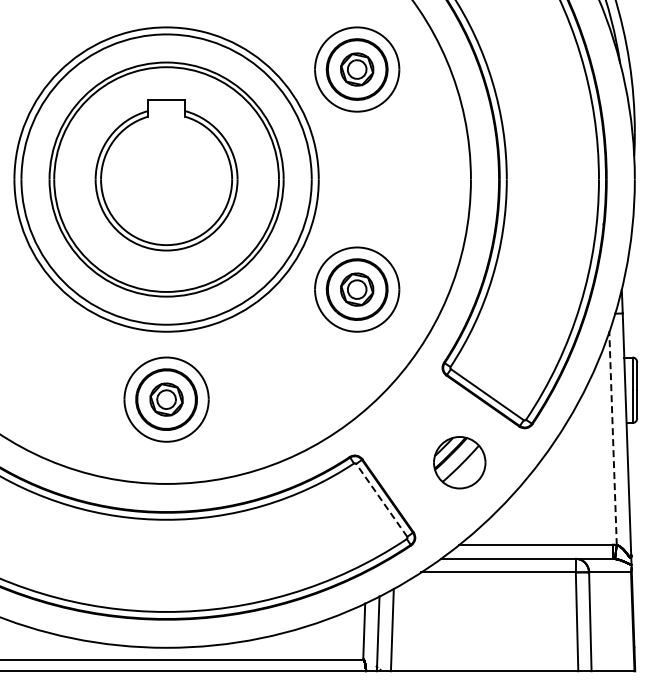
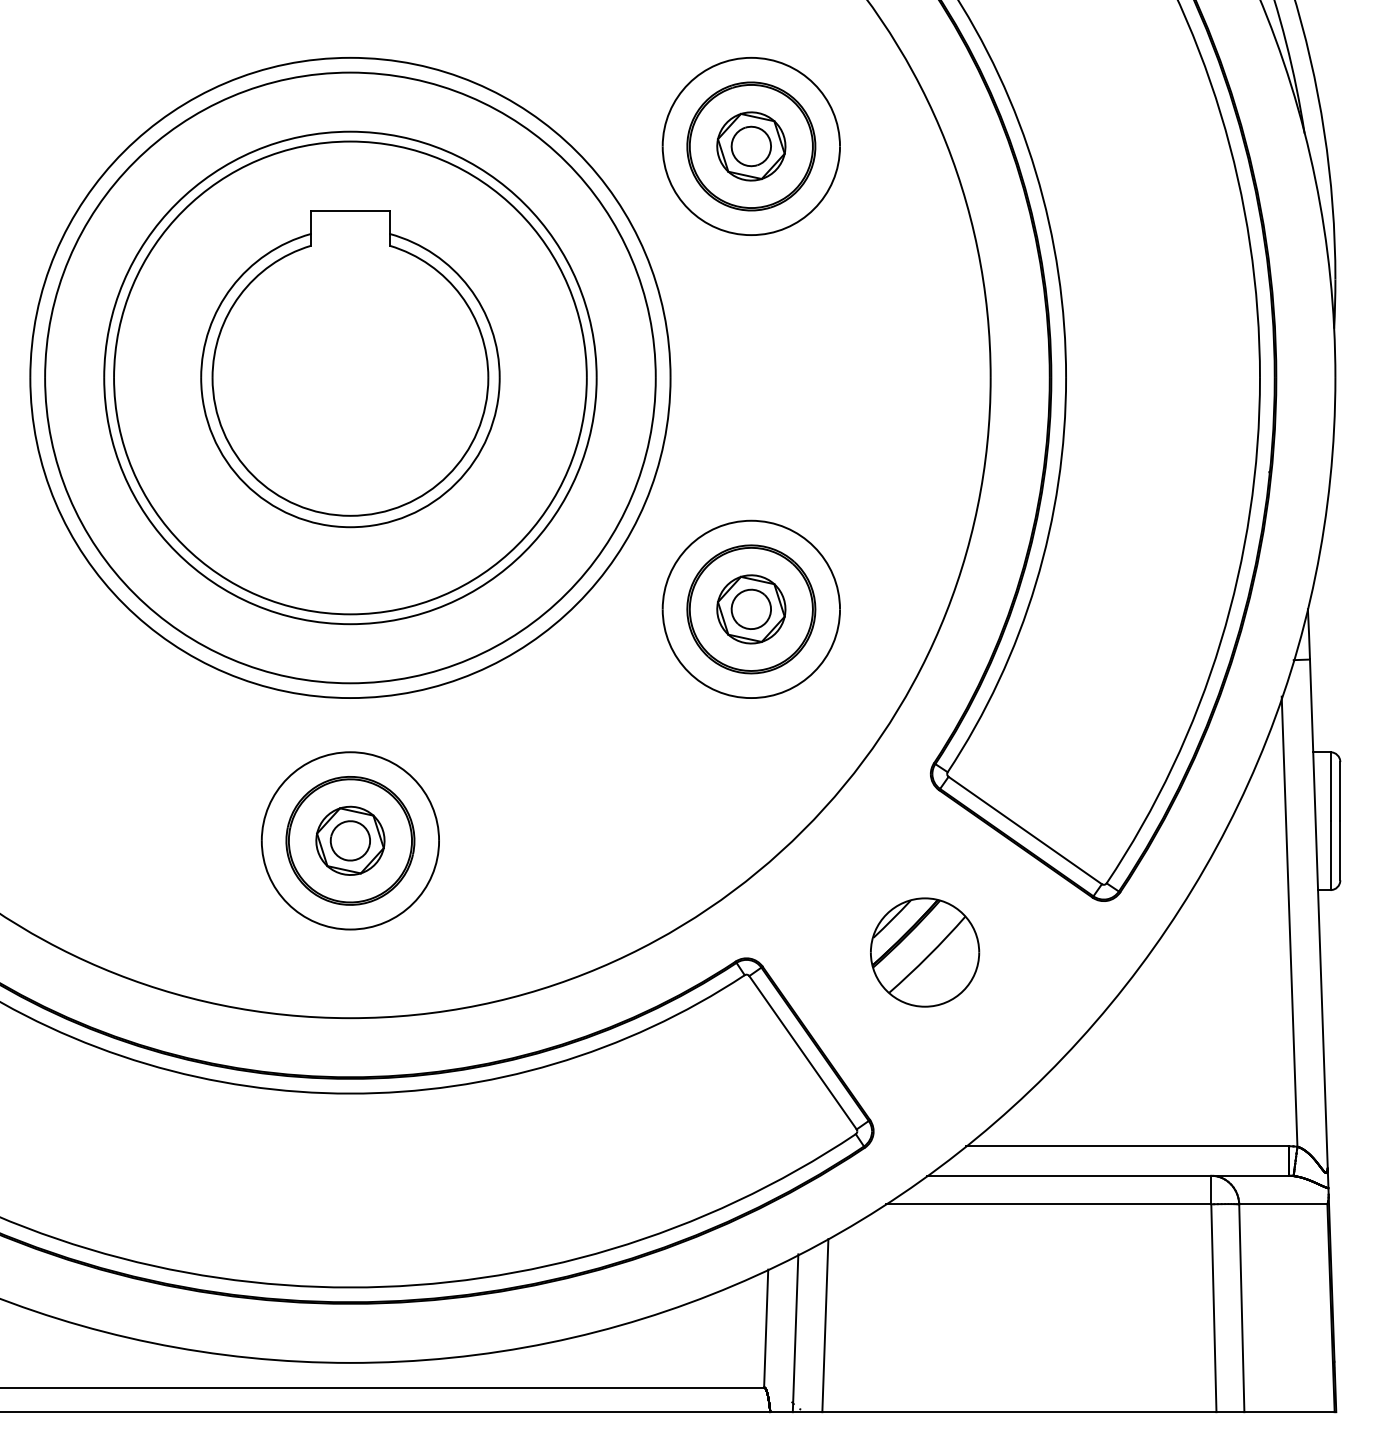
line: (613, 437) -> (1290, 920), dashed -> solid
part: (459, 462) -> (924, 952), moved
line: (381, 499) -> (802, 1050), dashed -> solid

